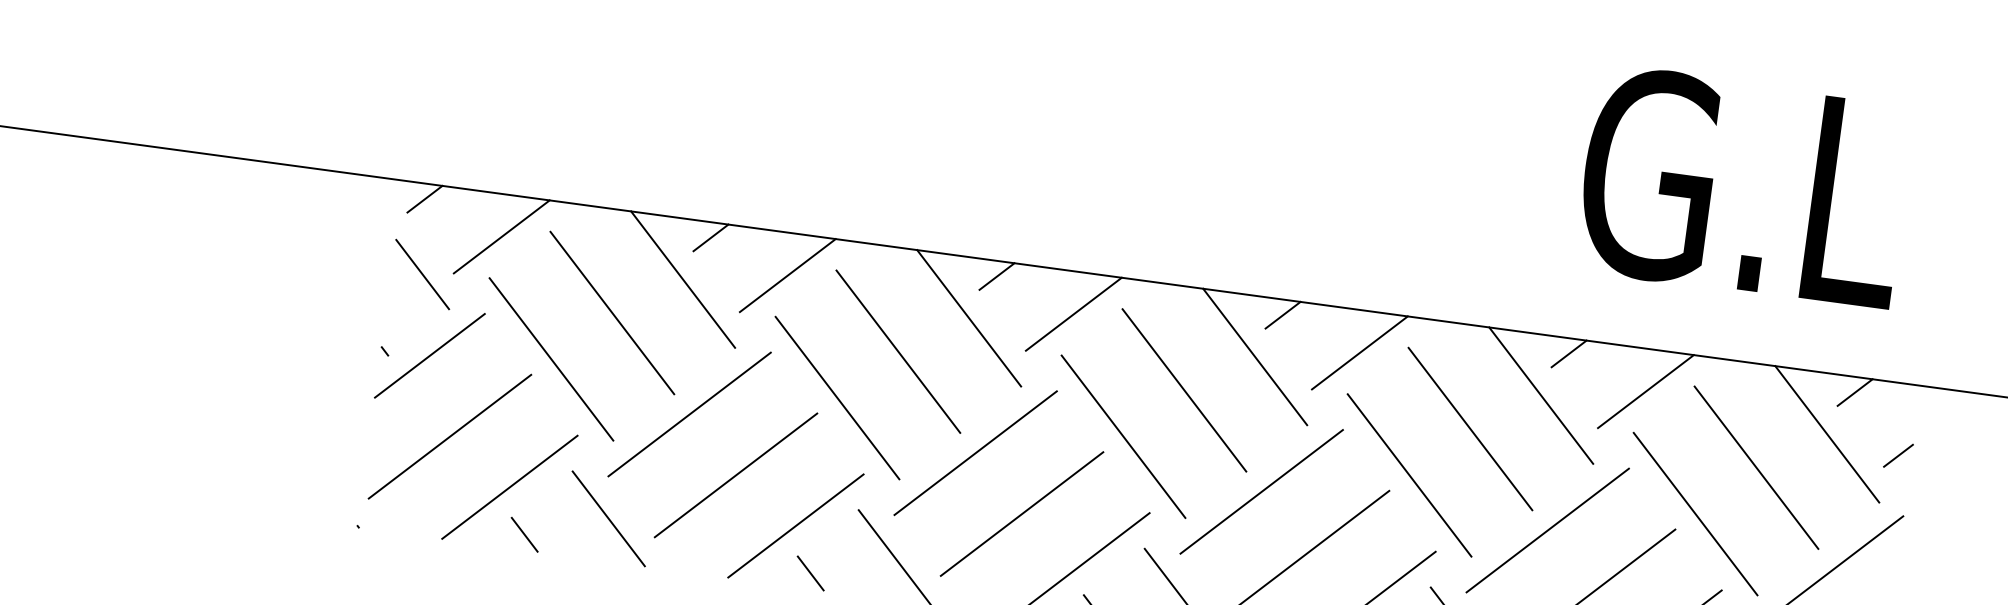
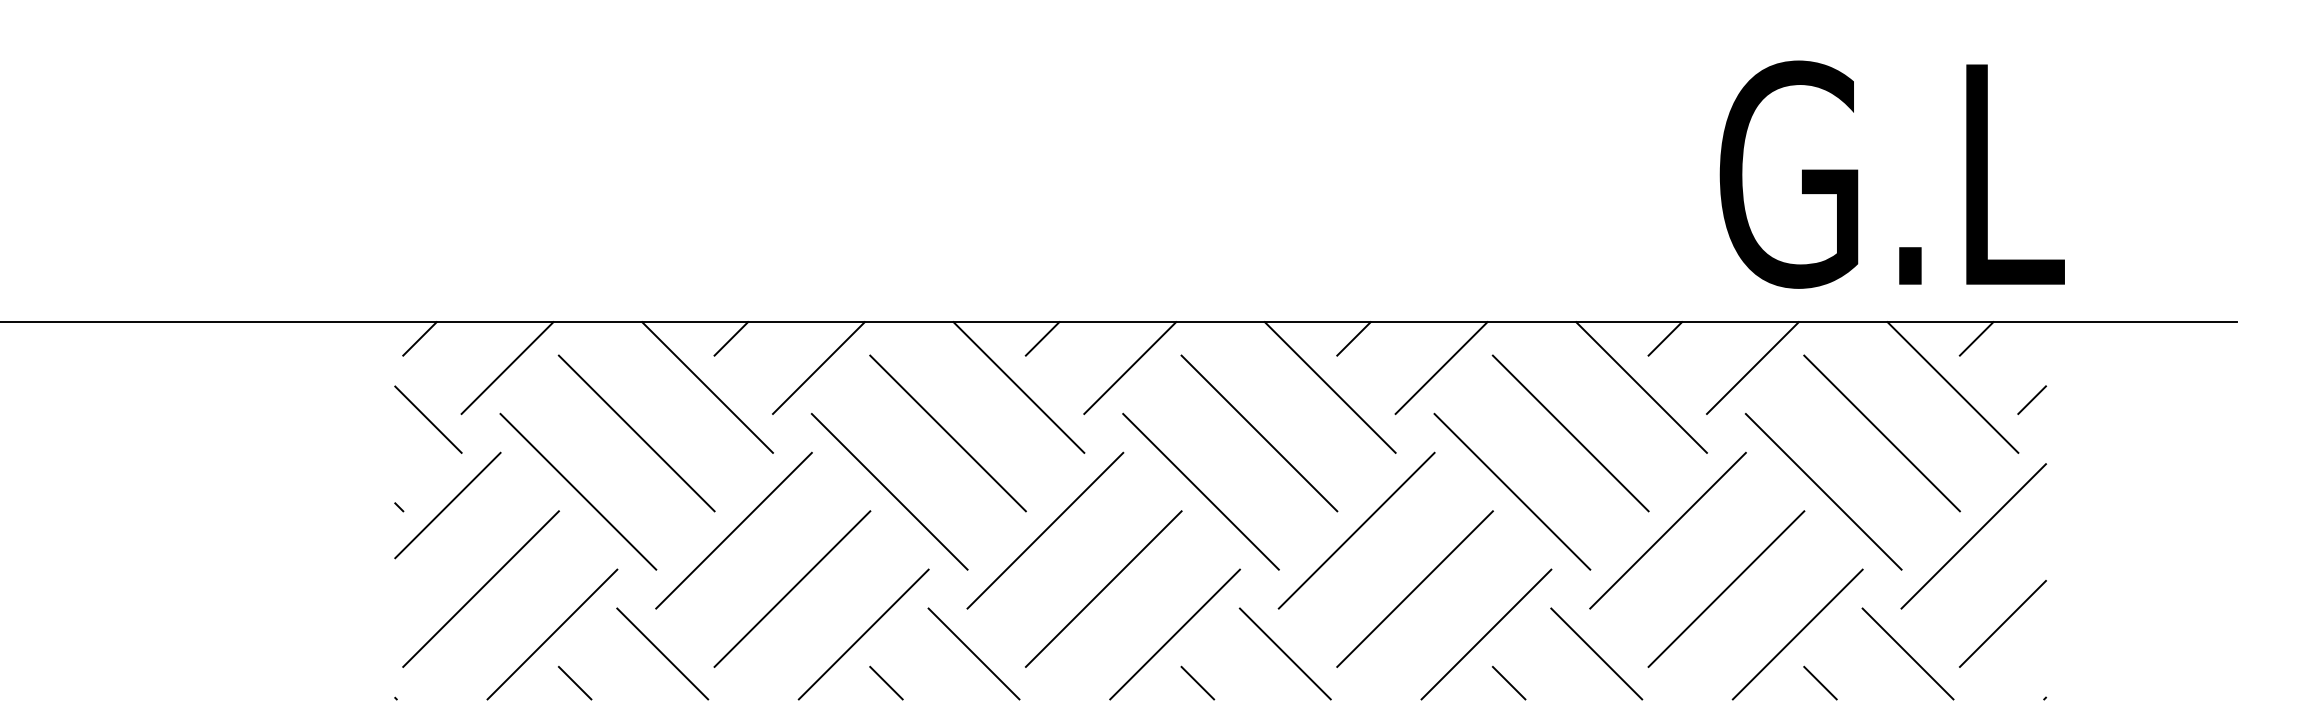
text: (1743, 187) -> (1891, 174), moved

